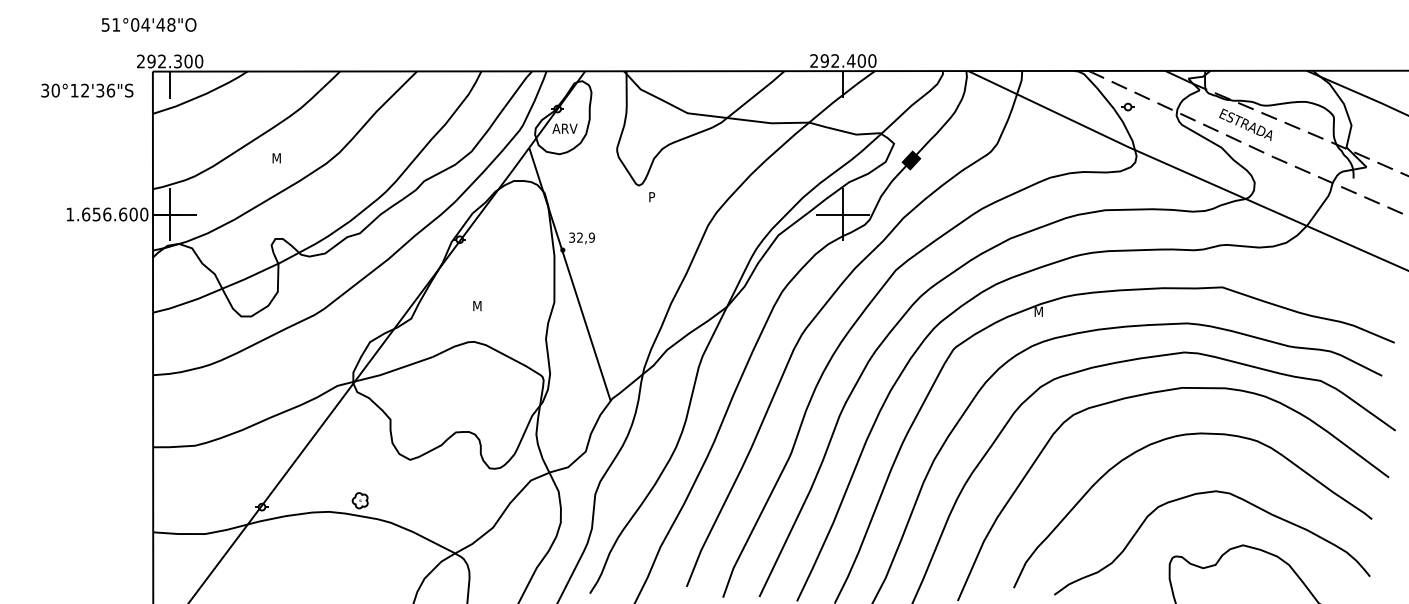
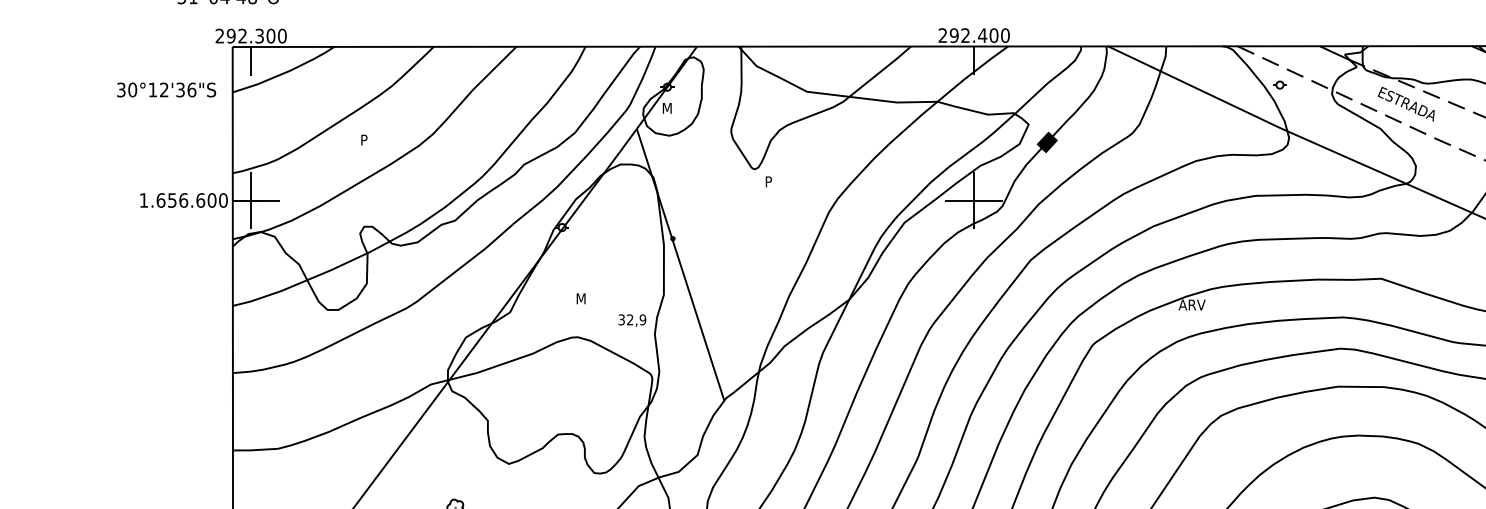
text: (87, 90) -> (166, 89), moved
text: (564, 128) -> (674, 108), ARV -> M
text: (276, 158) -> (365, 140), M -> P
text: (581, 238) -> (631, 320), moved
text: (1045, 311) -> (1191, 304), M -> ARV

